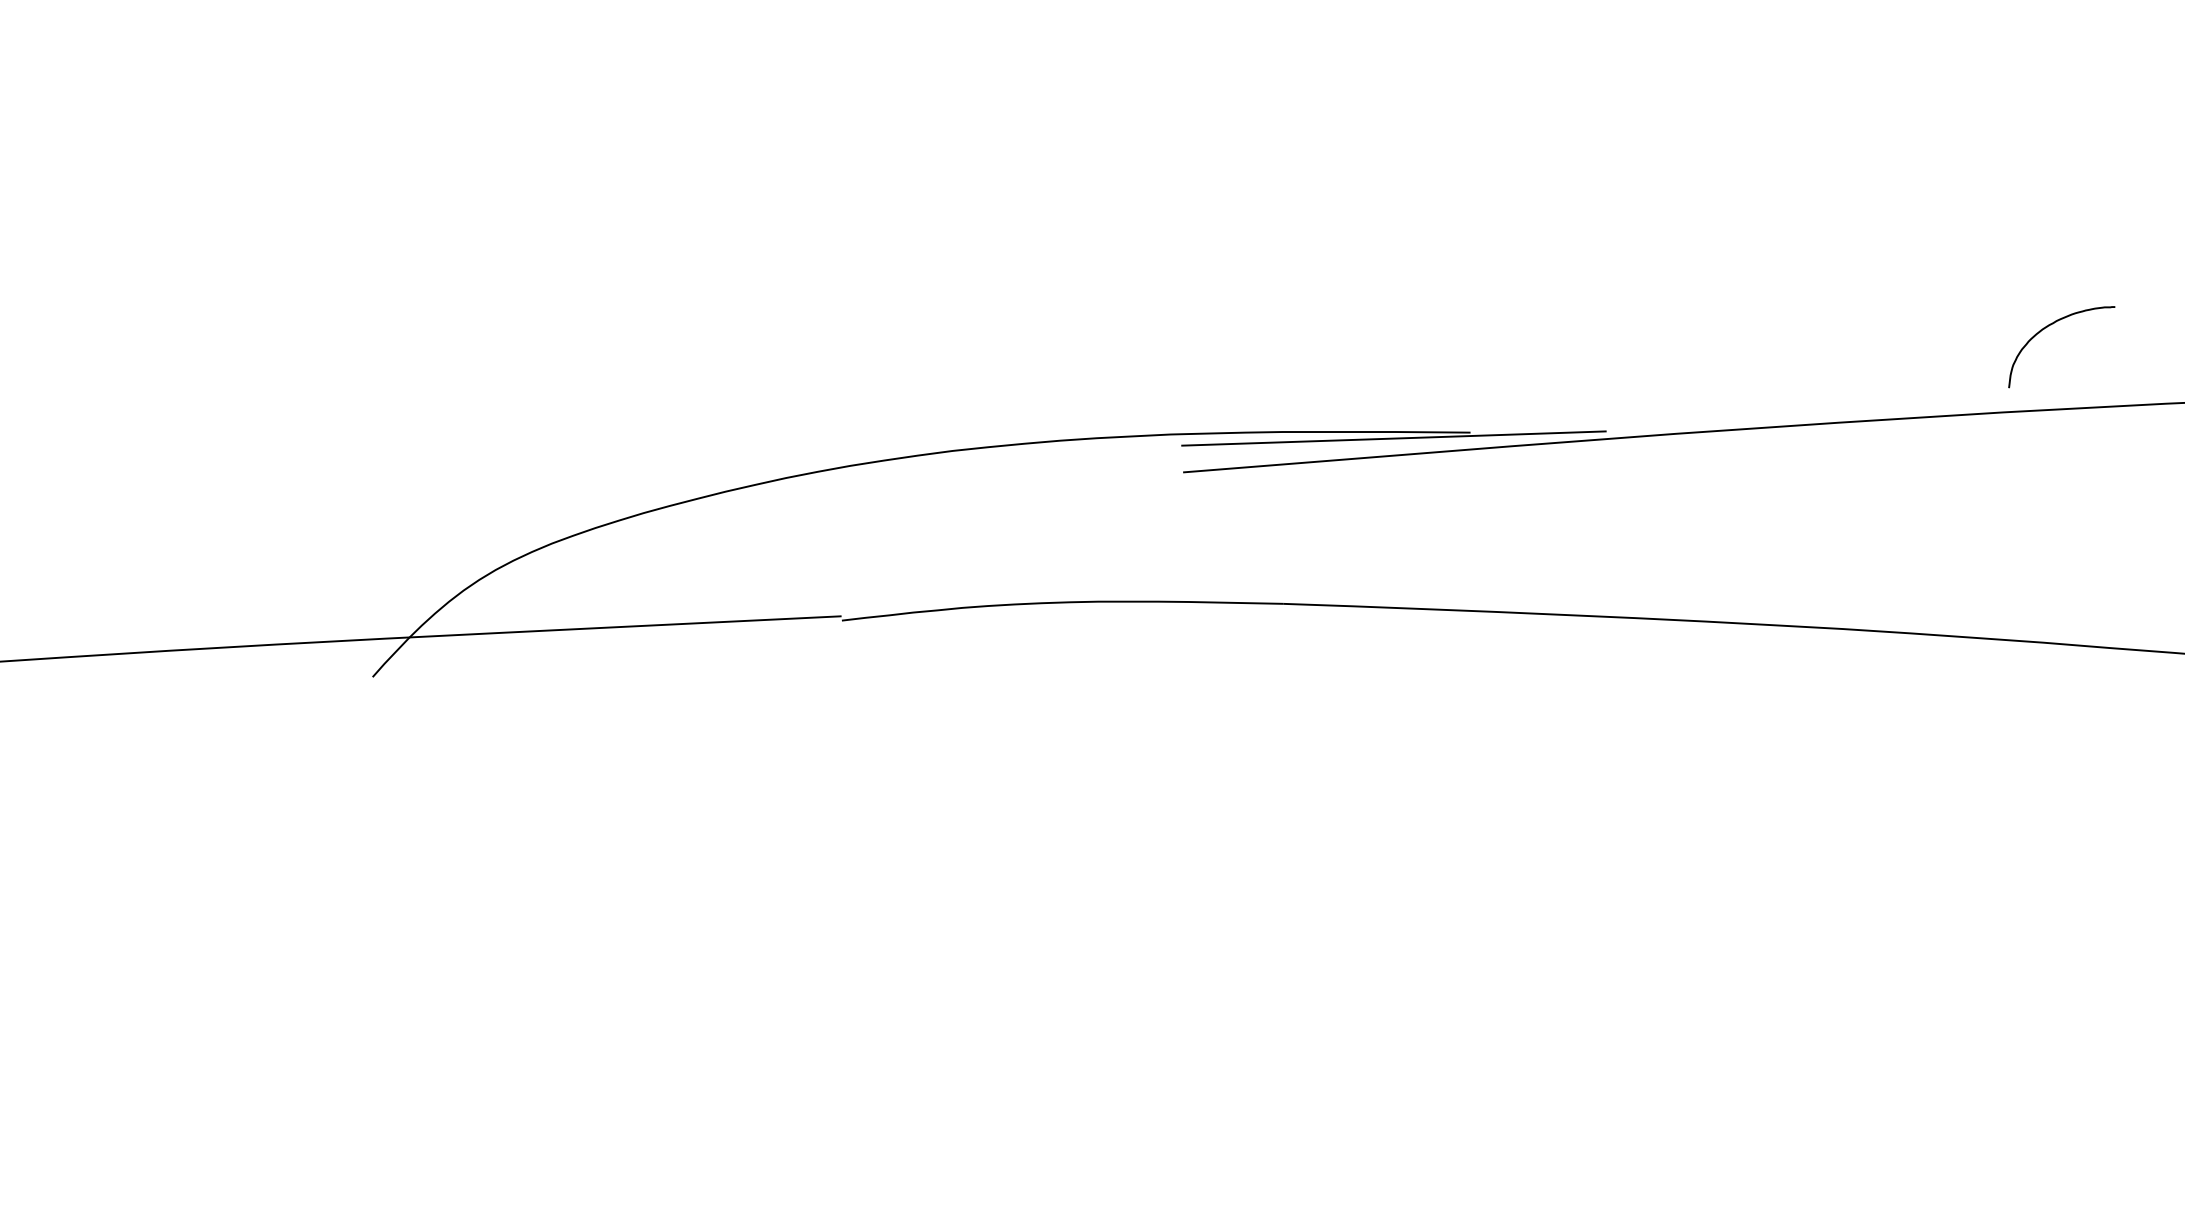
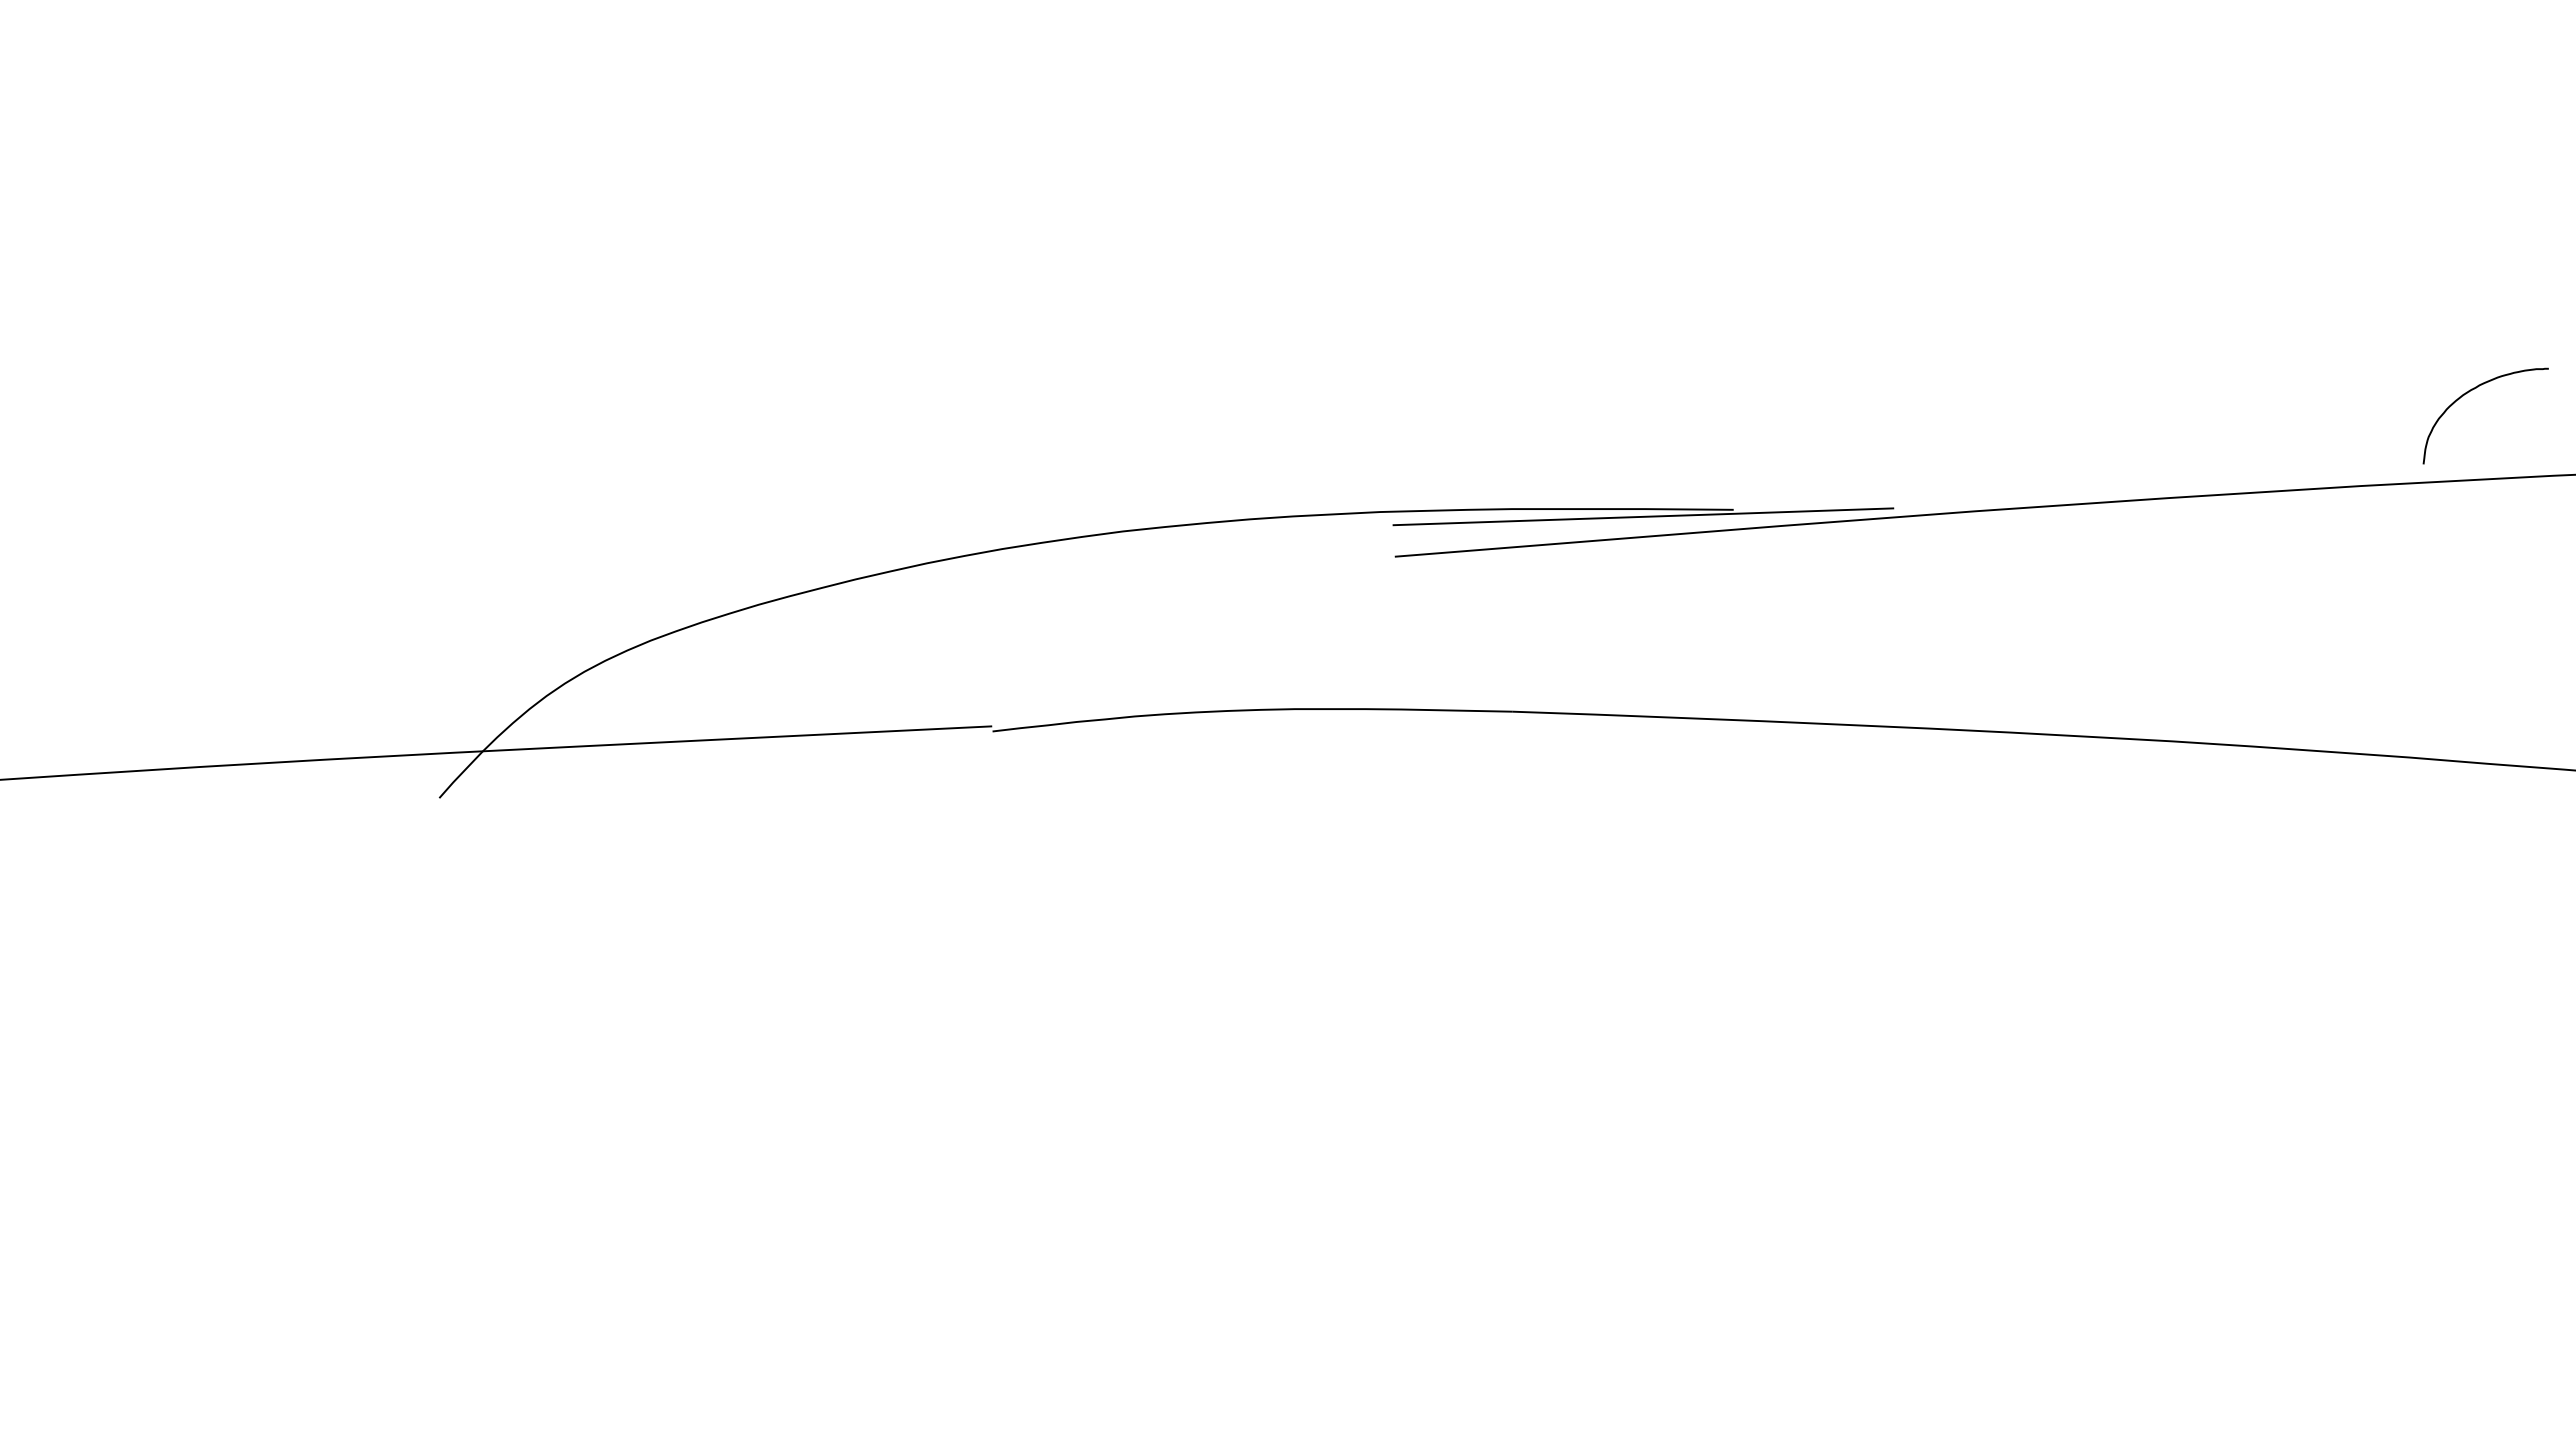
curve: (2047, 327) -> (2469, 392), moved

